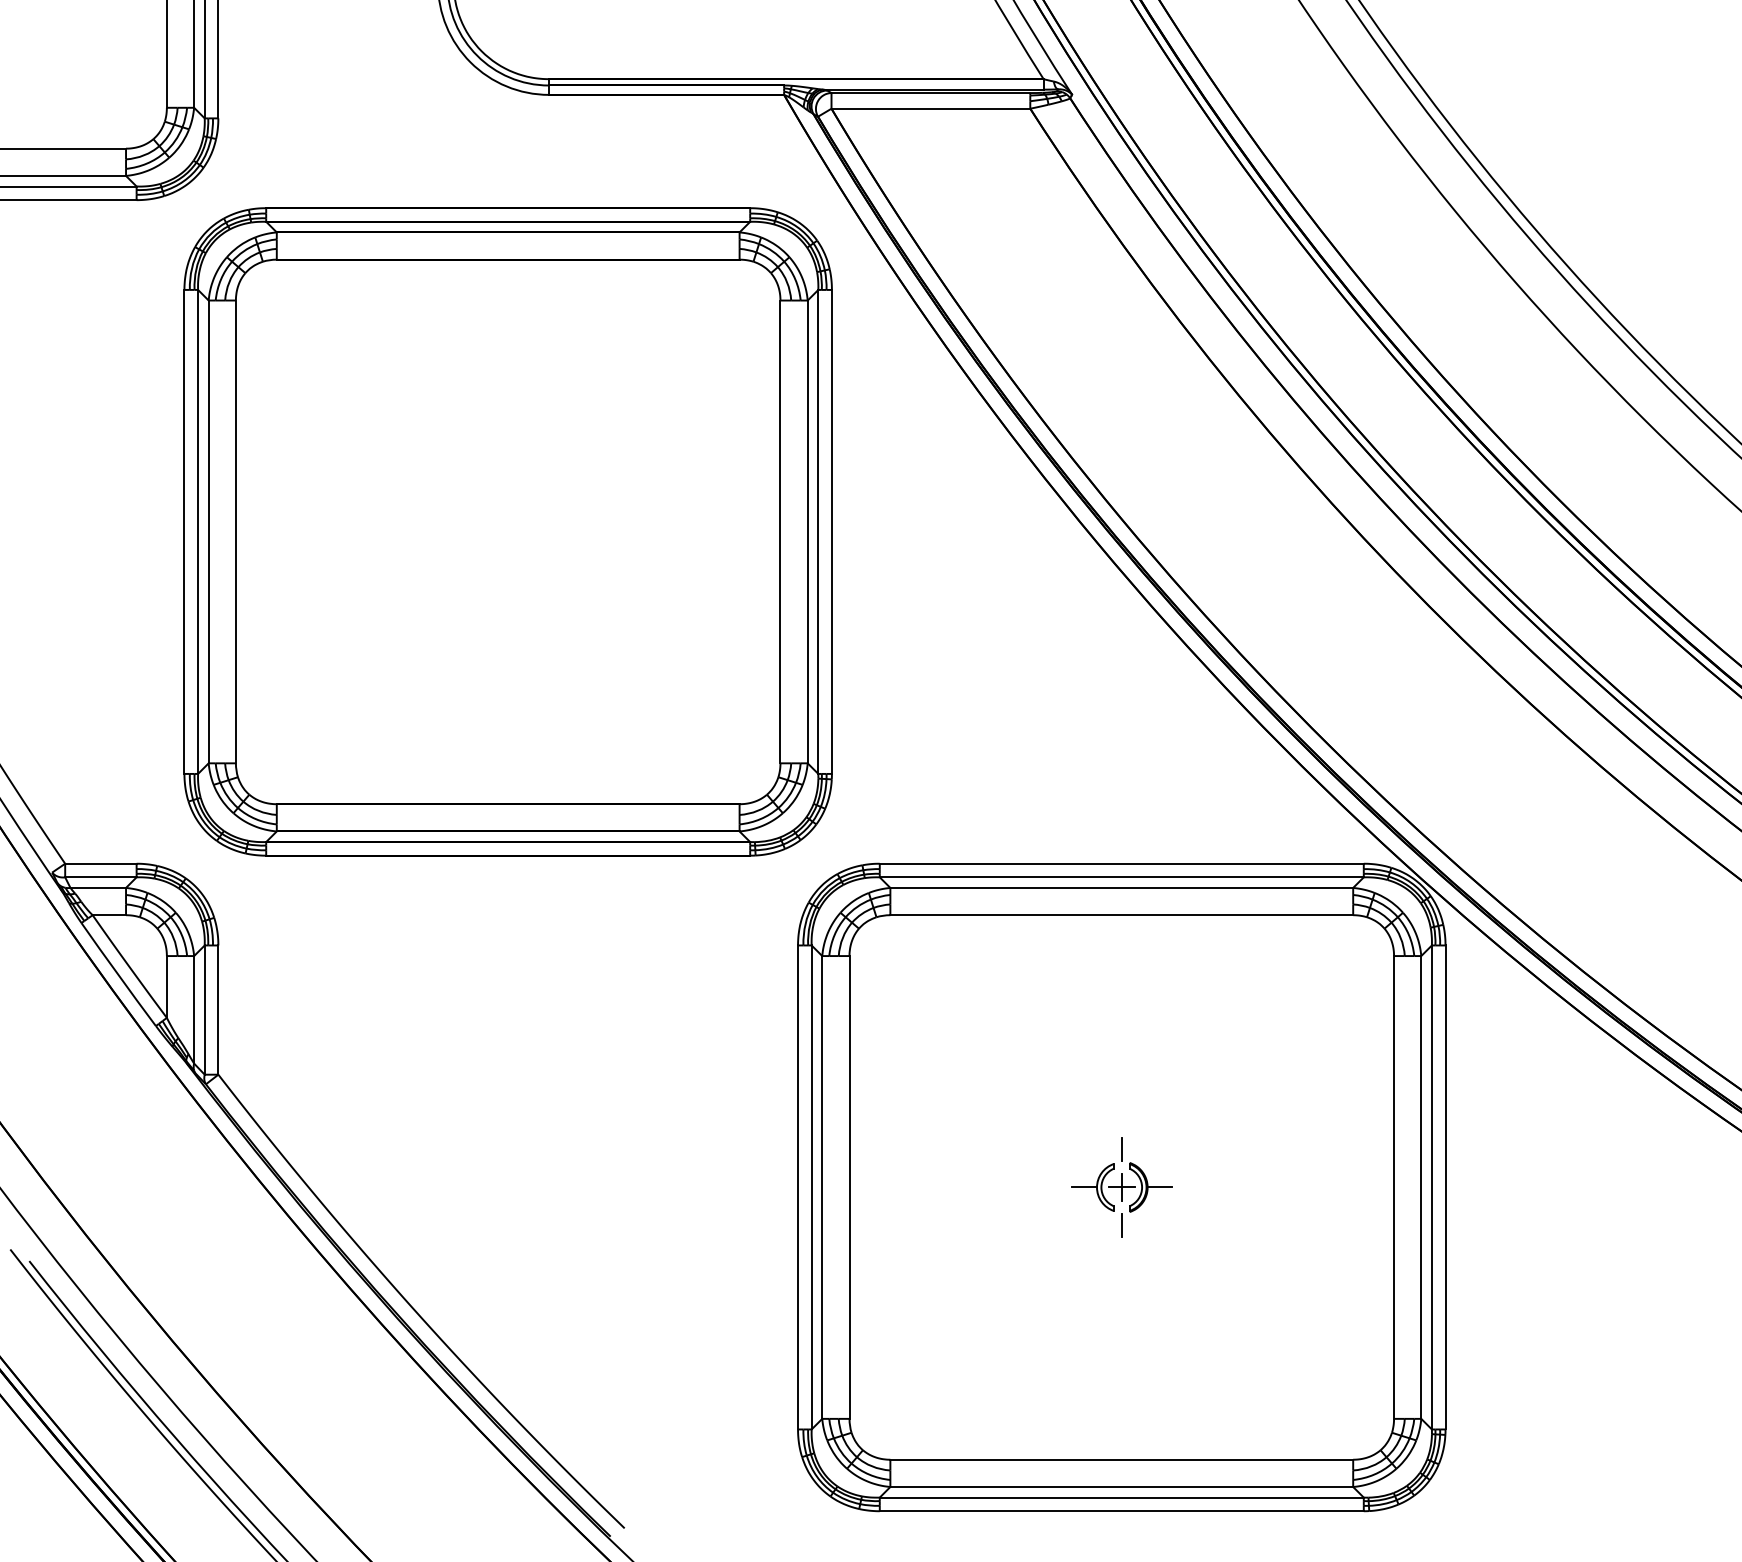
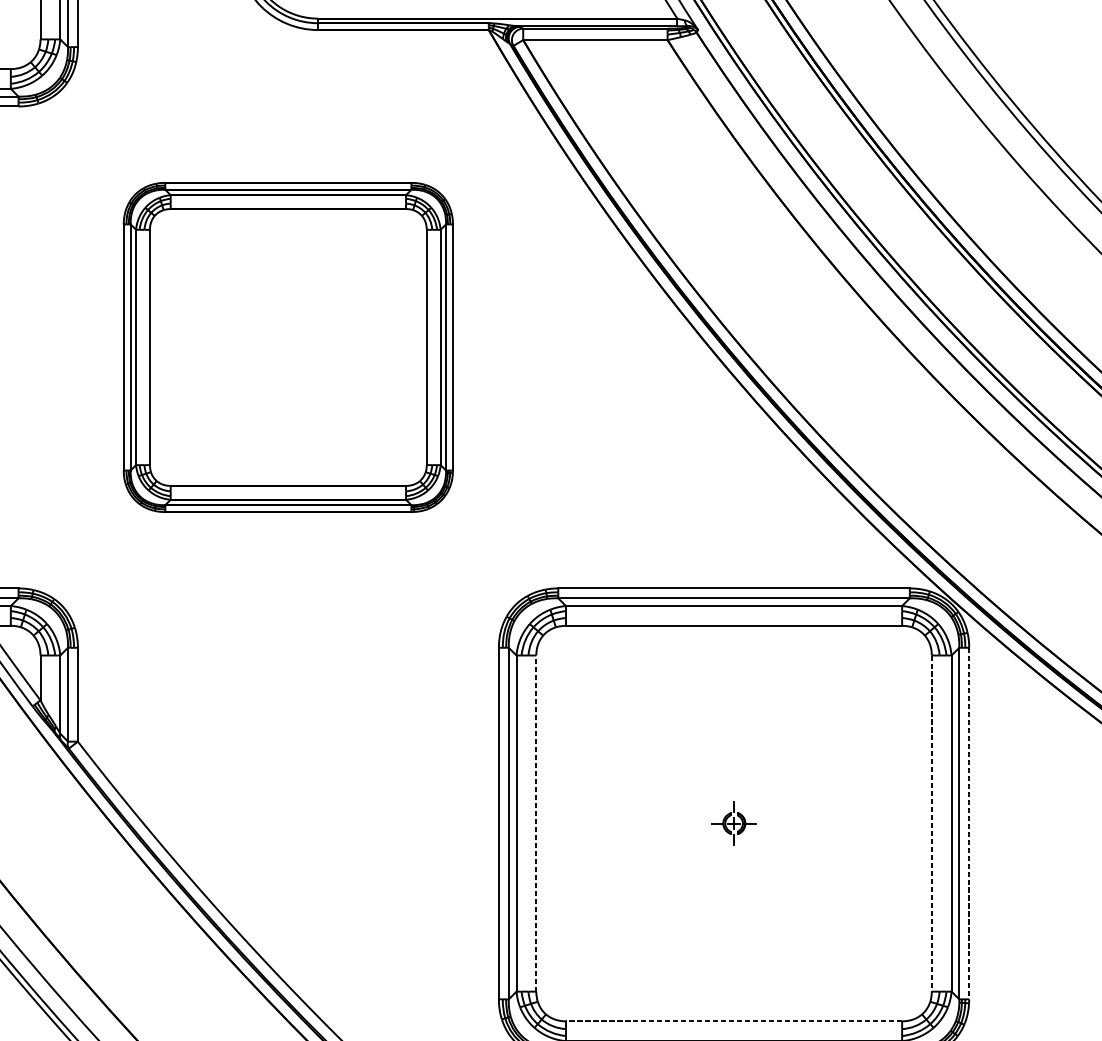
part: (507, 531) -> (287, 347), size x0.7
line: (849, 1186) -> (536, 822), solid -> dashed
part: (1121, 1187) -> (733, 823), size x0.6
line: (1394, 1187) -> (932, 823), solid -> dashed
line: (1445, 1187) -> (969, 823), solid -> dashed
line: (1121, 1459) -> (733, 1021), solid -> dashed

